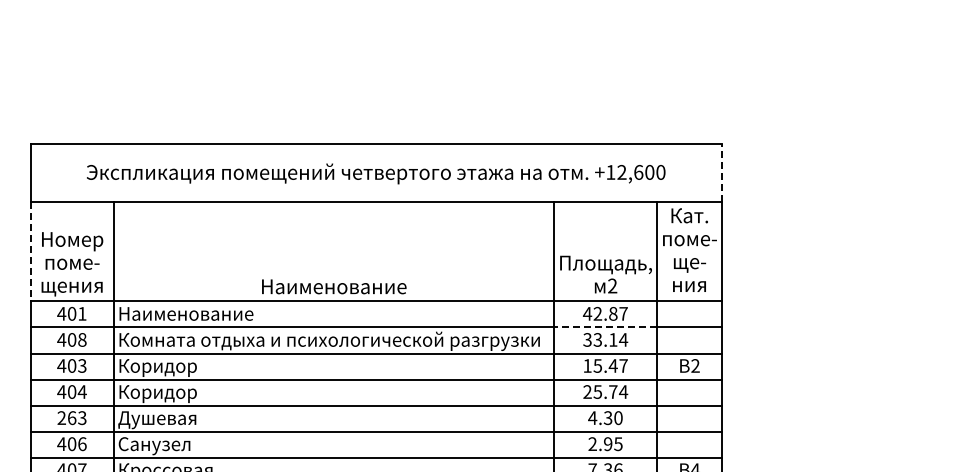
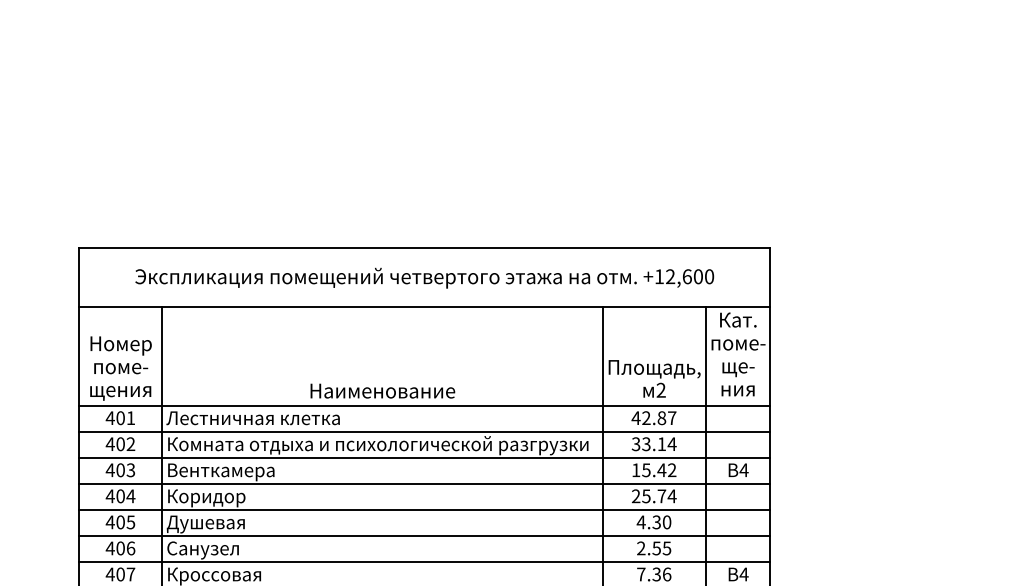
line: (721, 172) -> (770, 276), dashed -> solid
line: (30, 252) -> (79, 356), dashed -> solid
text: (203, 314) -> (252, 418), Наименование -> Лестничная клетка
line: (605, 327) -> (654, 431), dashed -> solid
text: (81, 340) -> (130, 444), 408 -> 402
text: (623, 366) -> (672, 470), 15.47 -> 15.42
text: (694, 366) -> (743, 470), 2 -> 4
text: (172, 368) -> (221, 472), Коридор -> Венткамера
text: (71, 418) -> (120, 522), 263 -> 405
text: (607, 444) -> (656, 548), 2.95 -> 2.55

